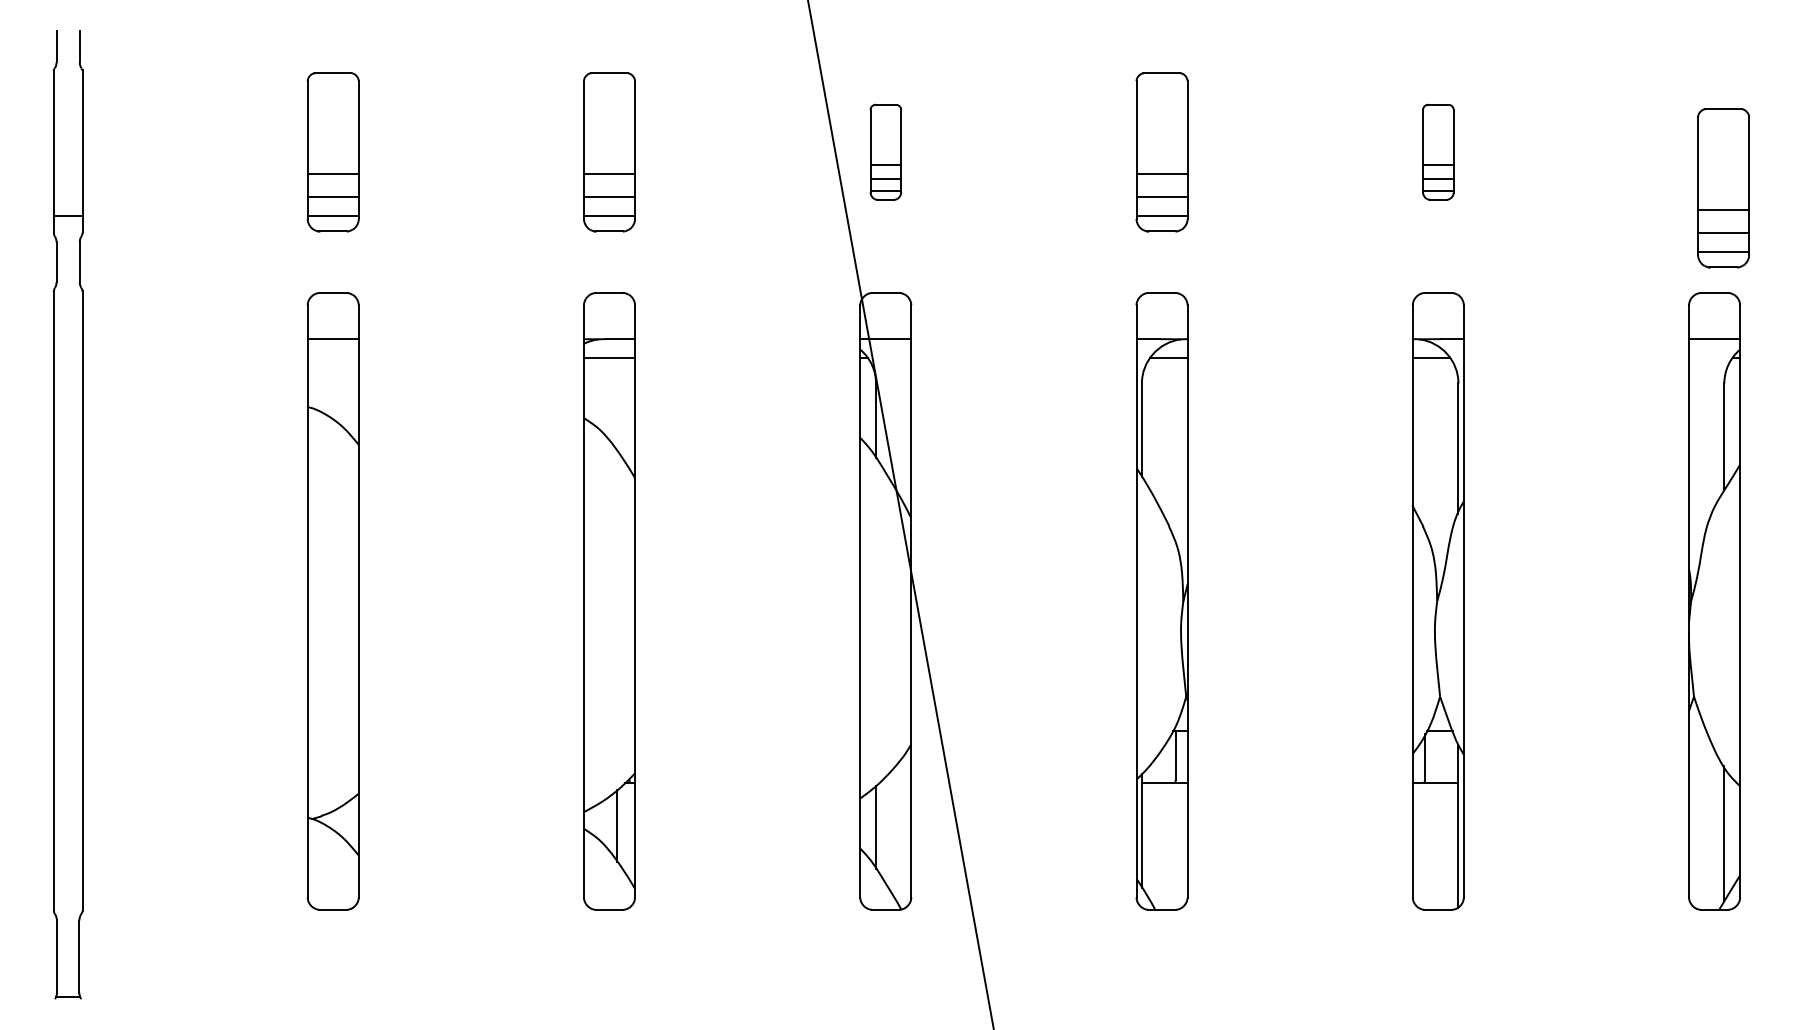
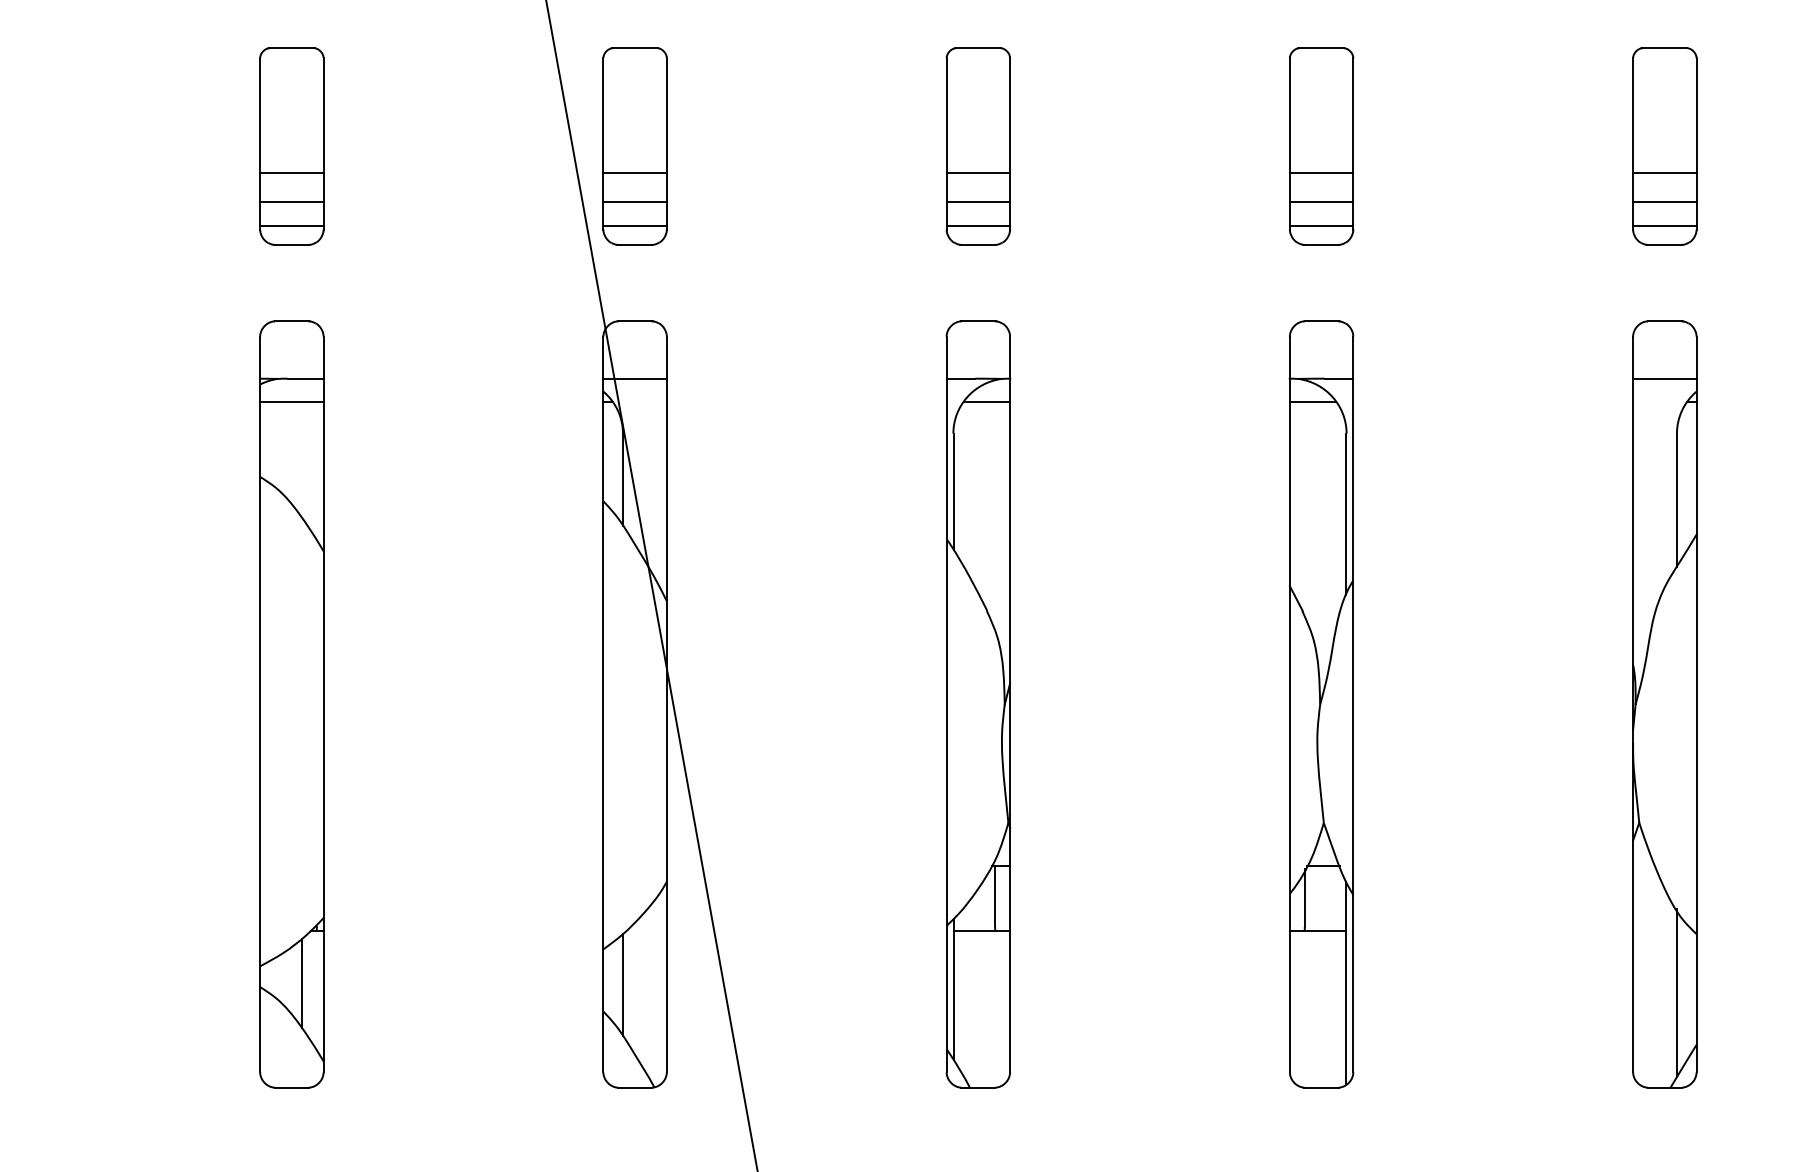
part: (885, 152) -> (634, 146), size x1.67
part: (1438, 152) -> (1321, 146), size x1.67
part: (1723, 188) -> (1664, 146), moved

